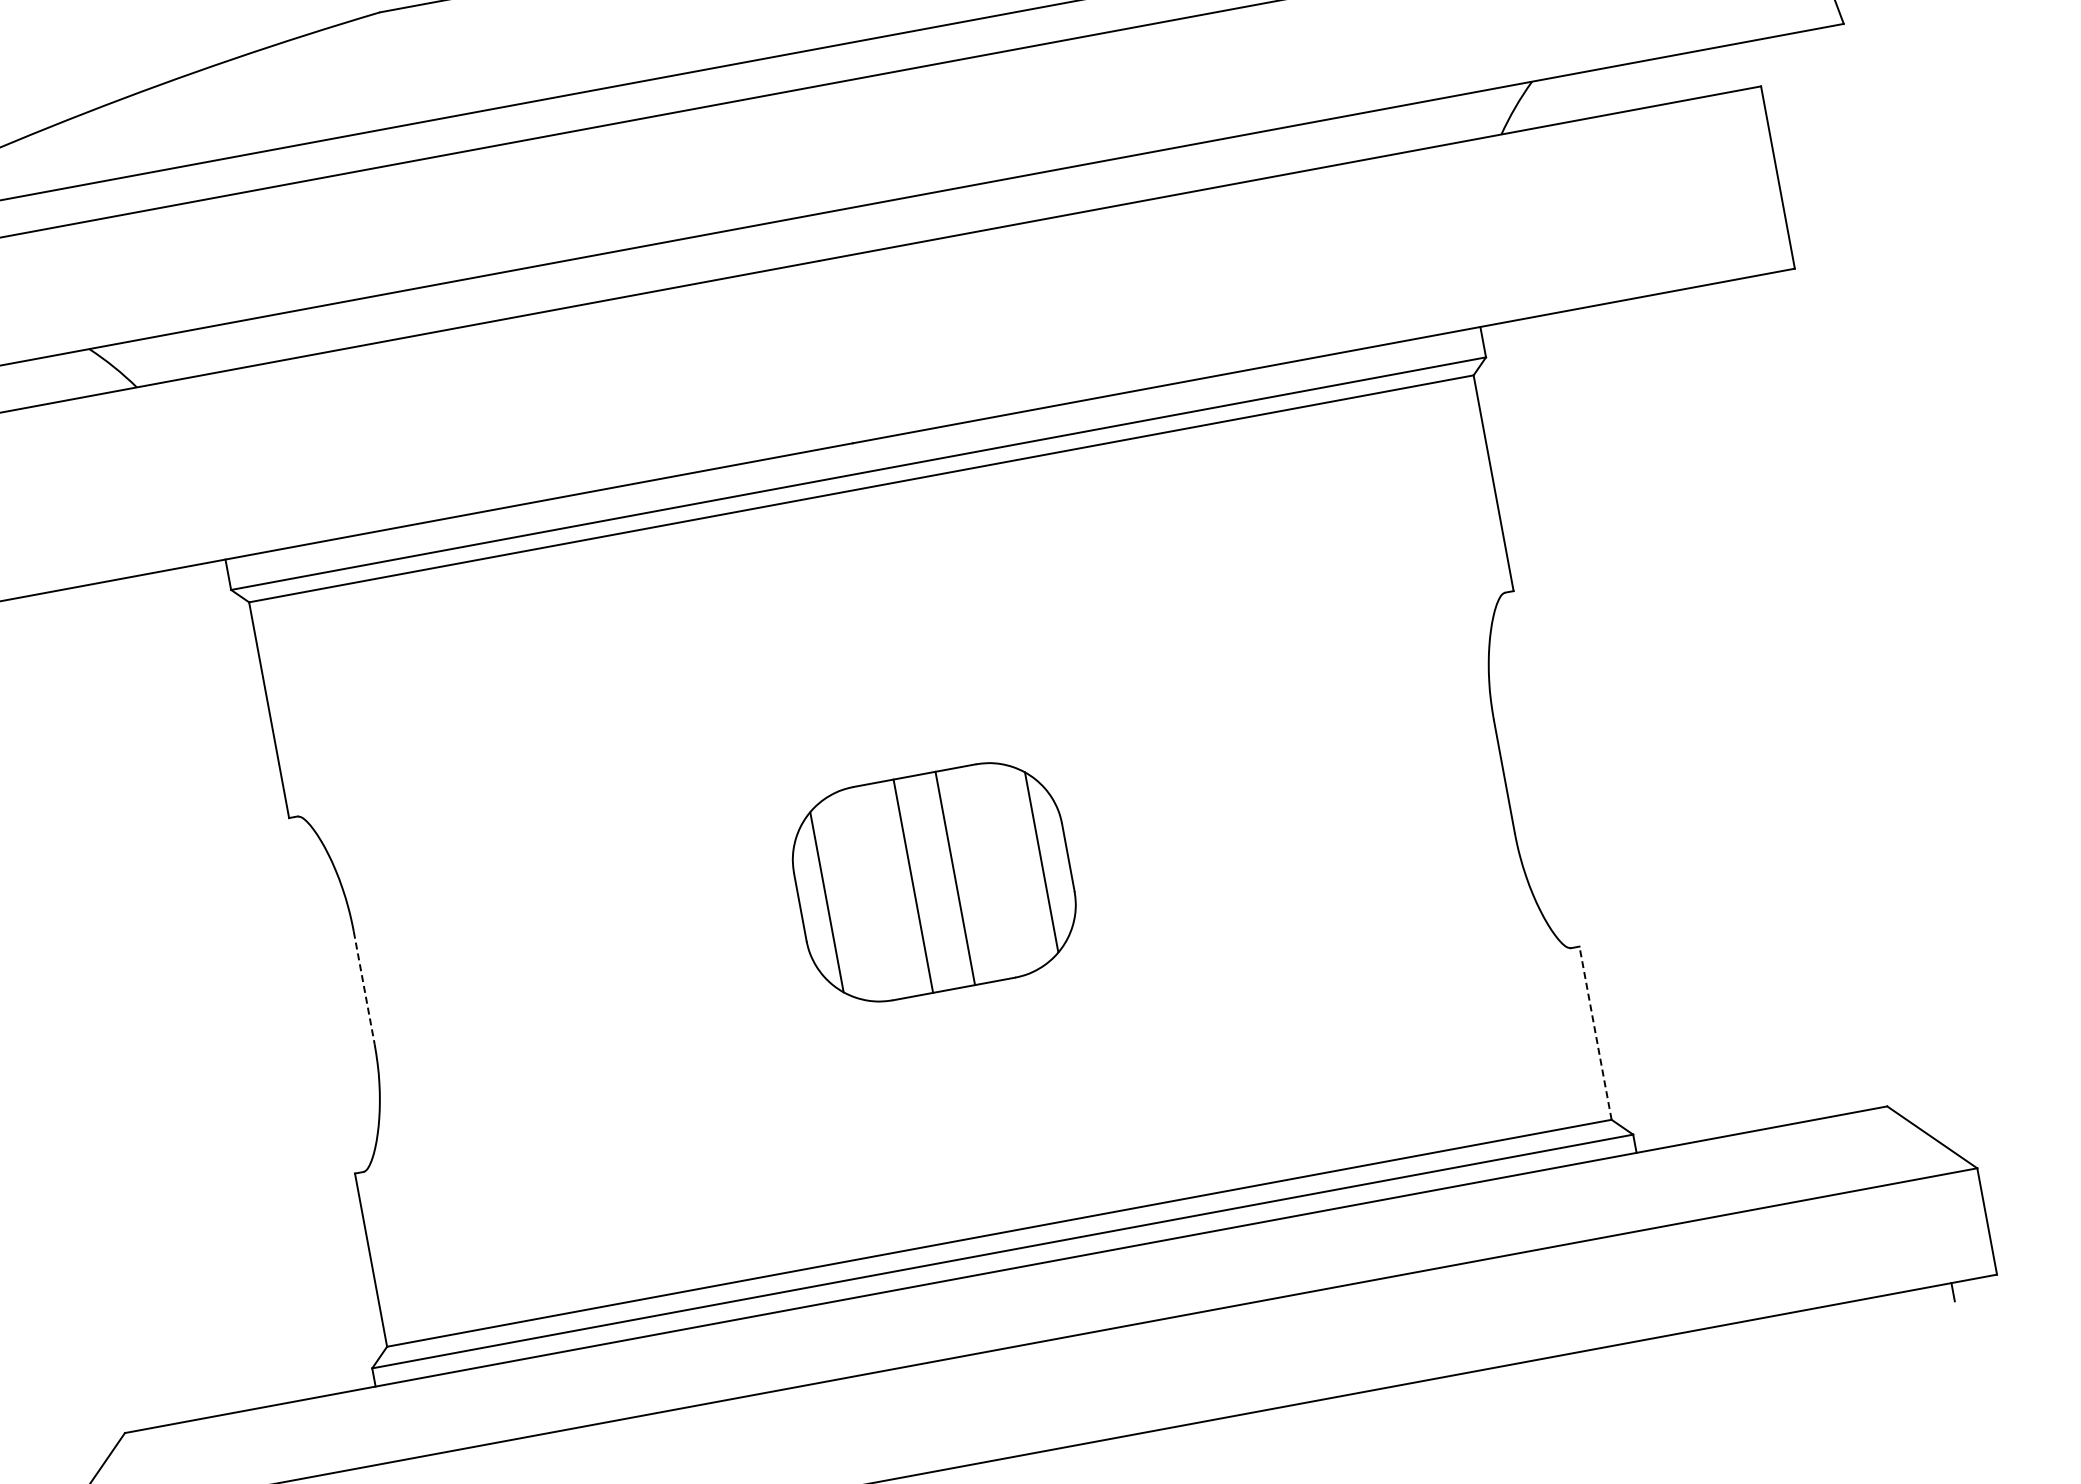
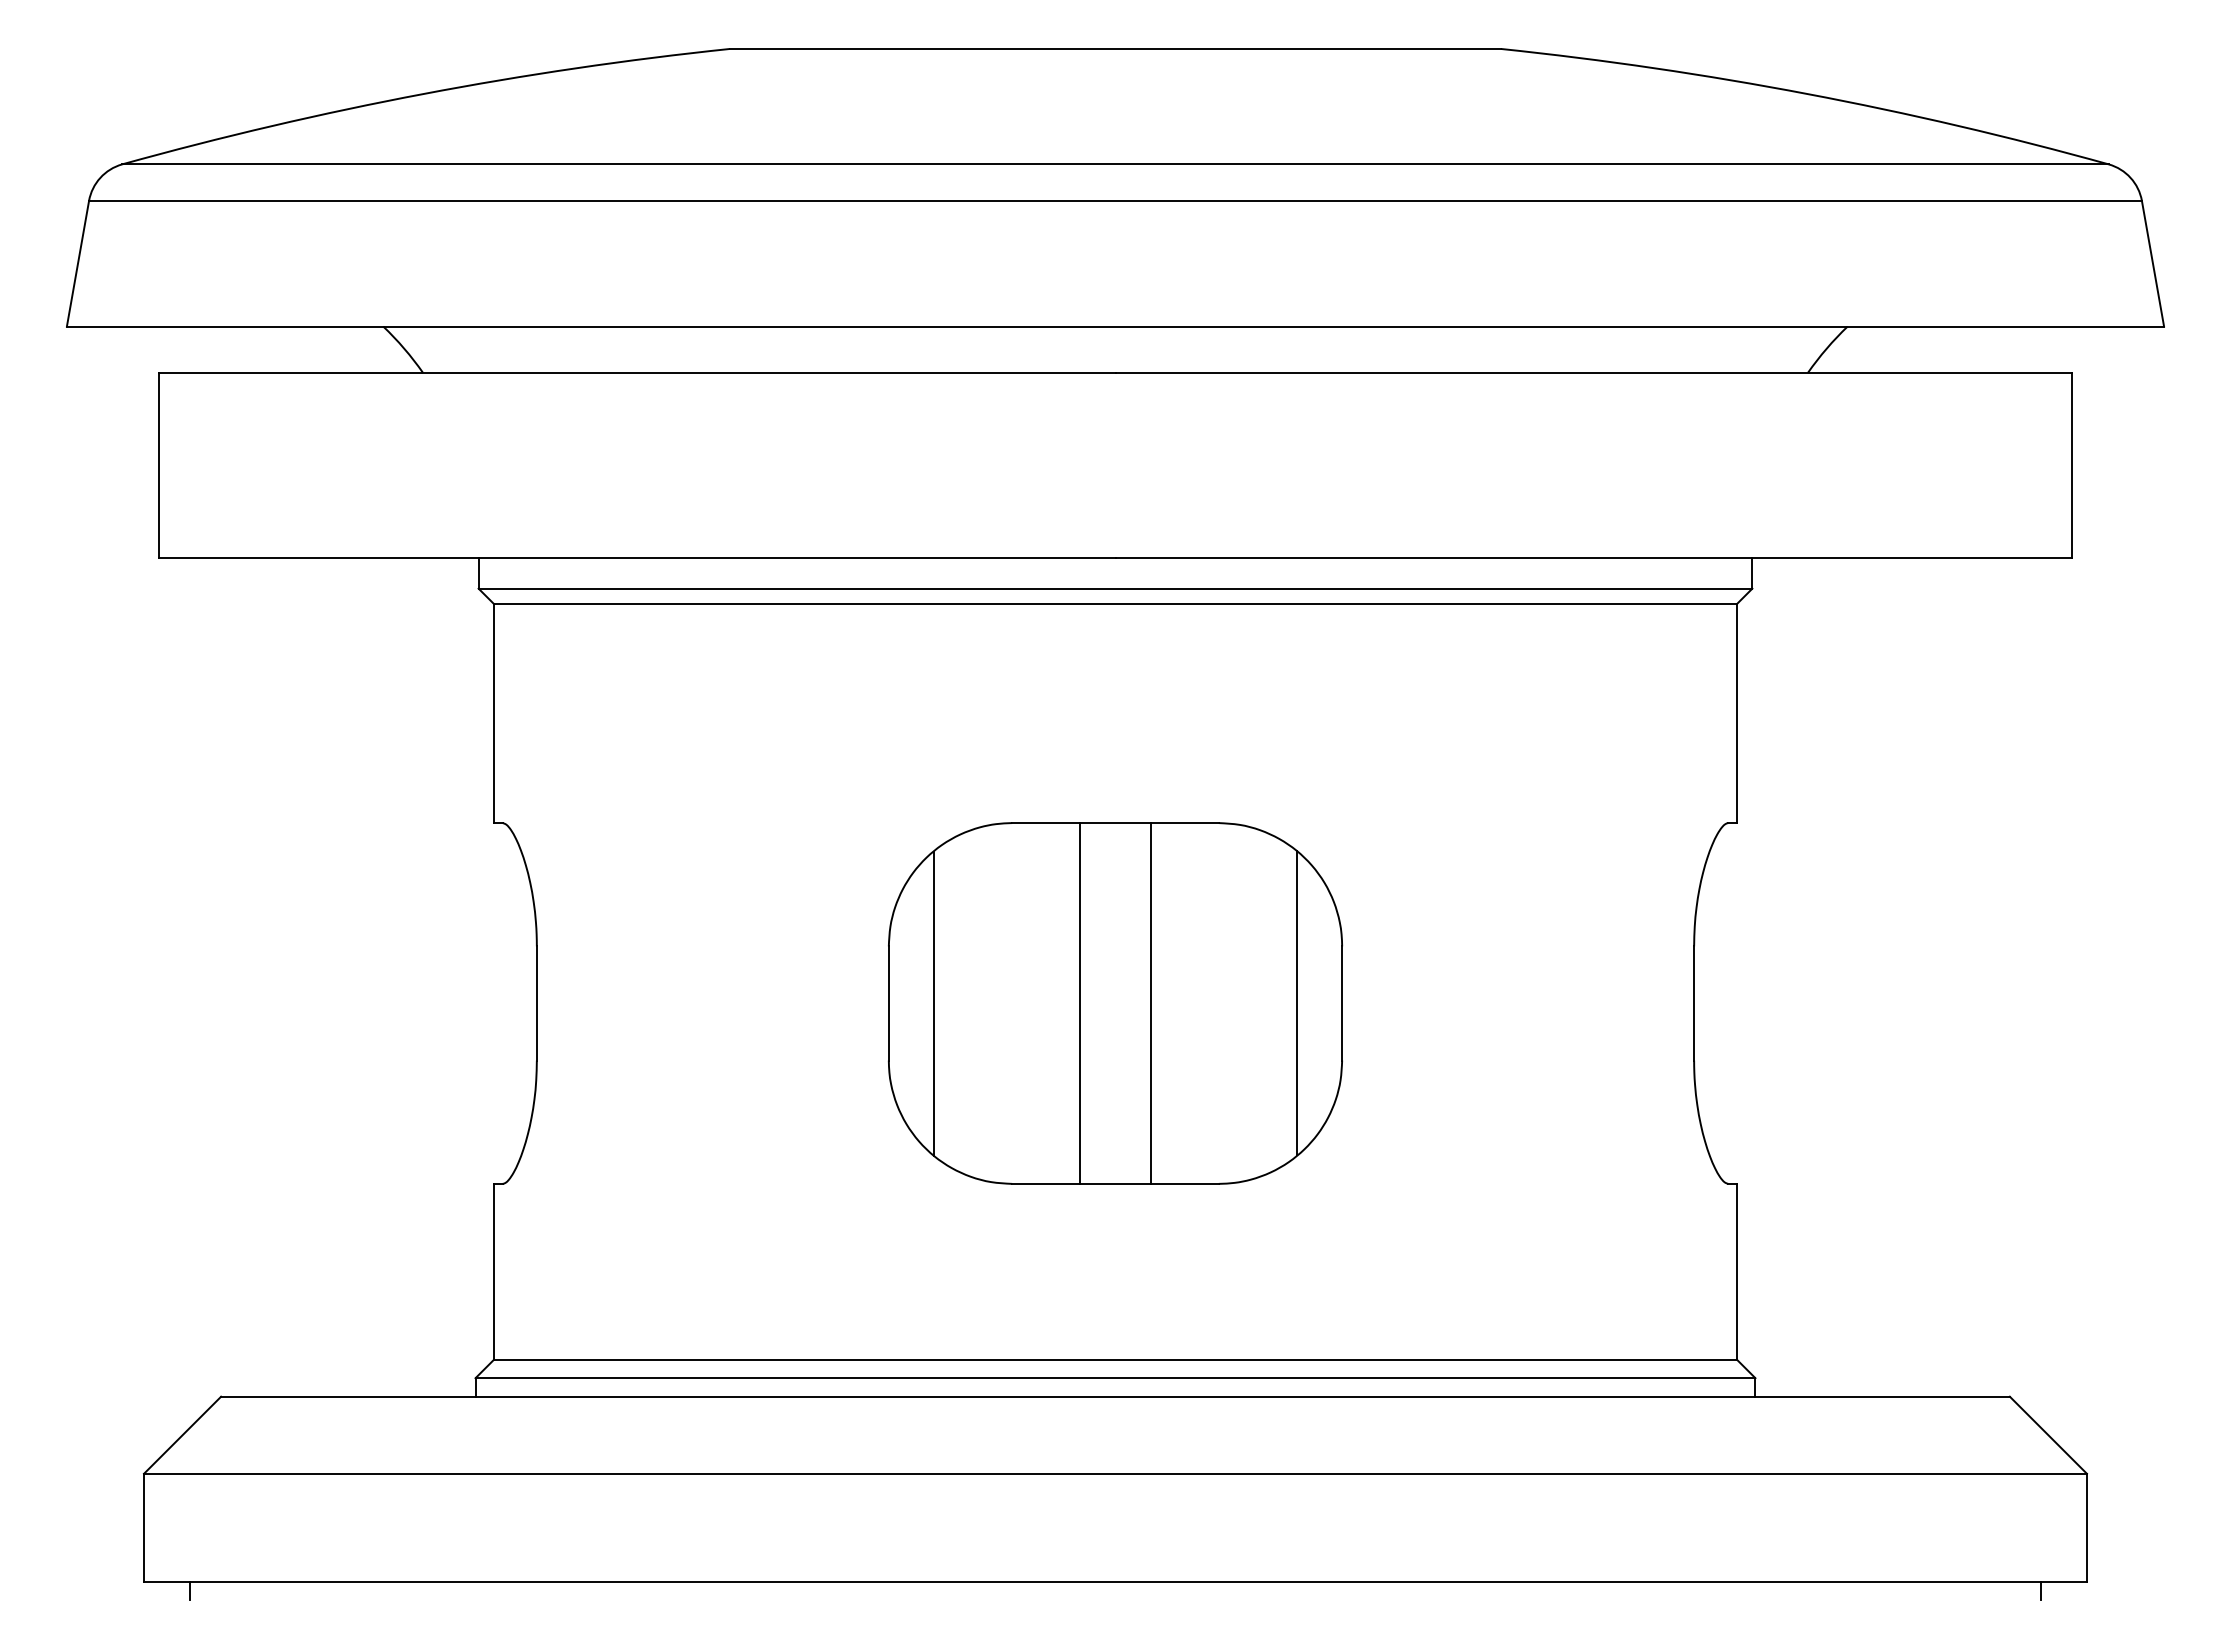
part: (934, 882) -> (1115, 1003), size x1.67
line: (363, 988) -> (536, 1003), dashed -> solid
line: (1595, 1032) -> (1736, 1271), dashed -> solid

